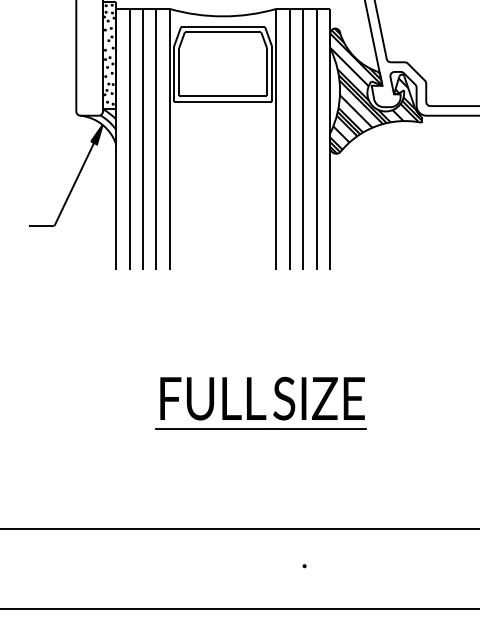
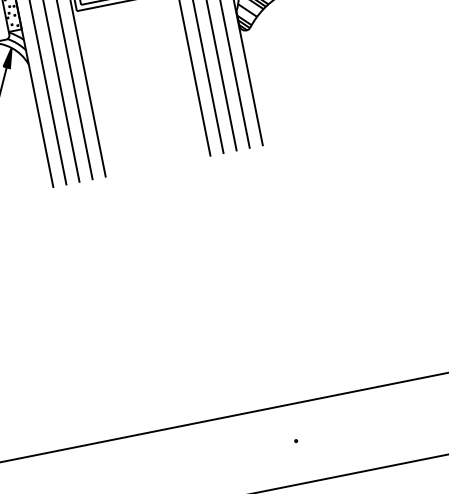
part: (251, 402) -> (211, 290), removed

